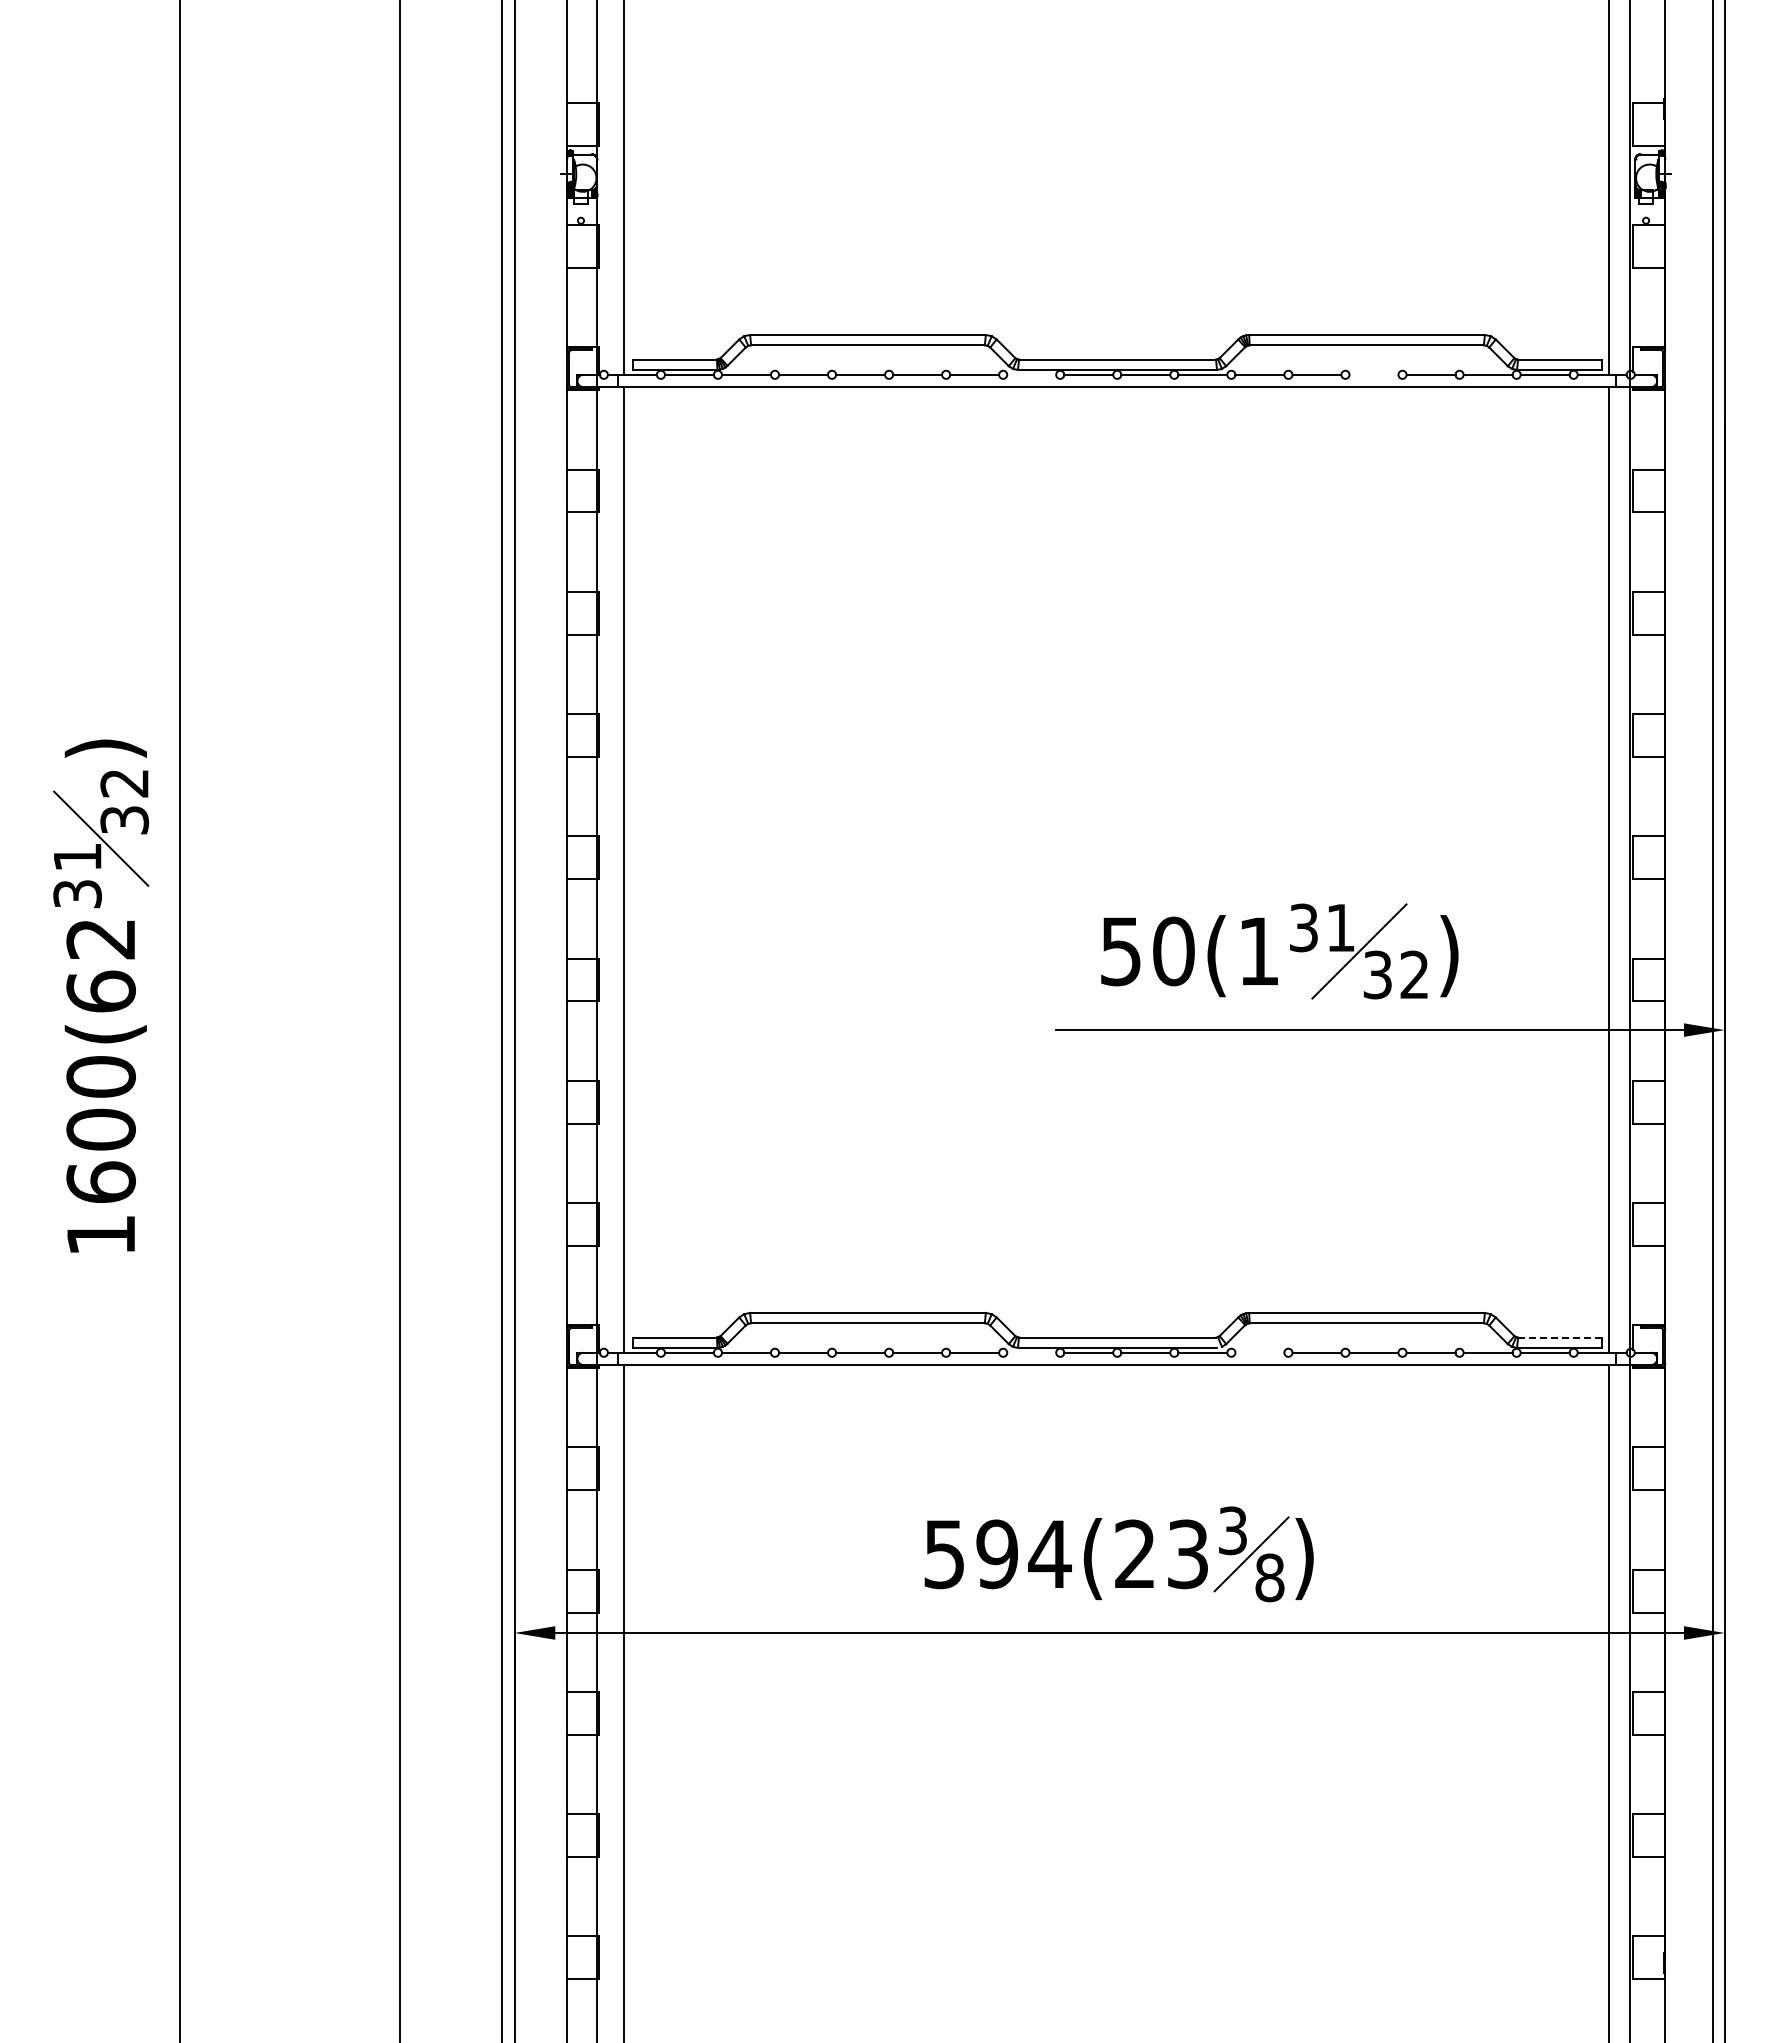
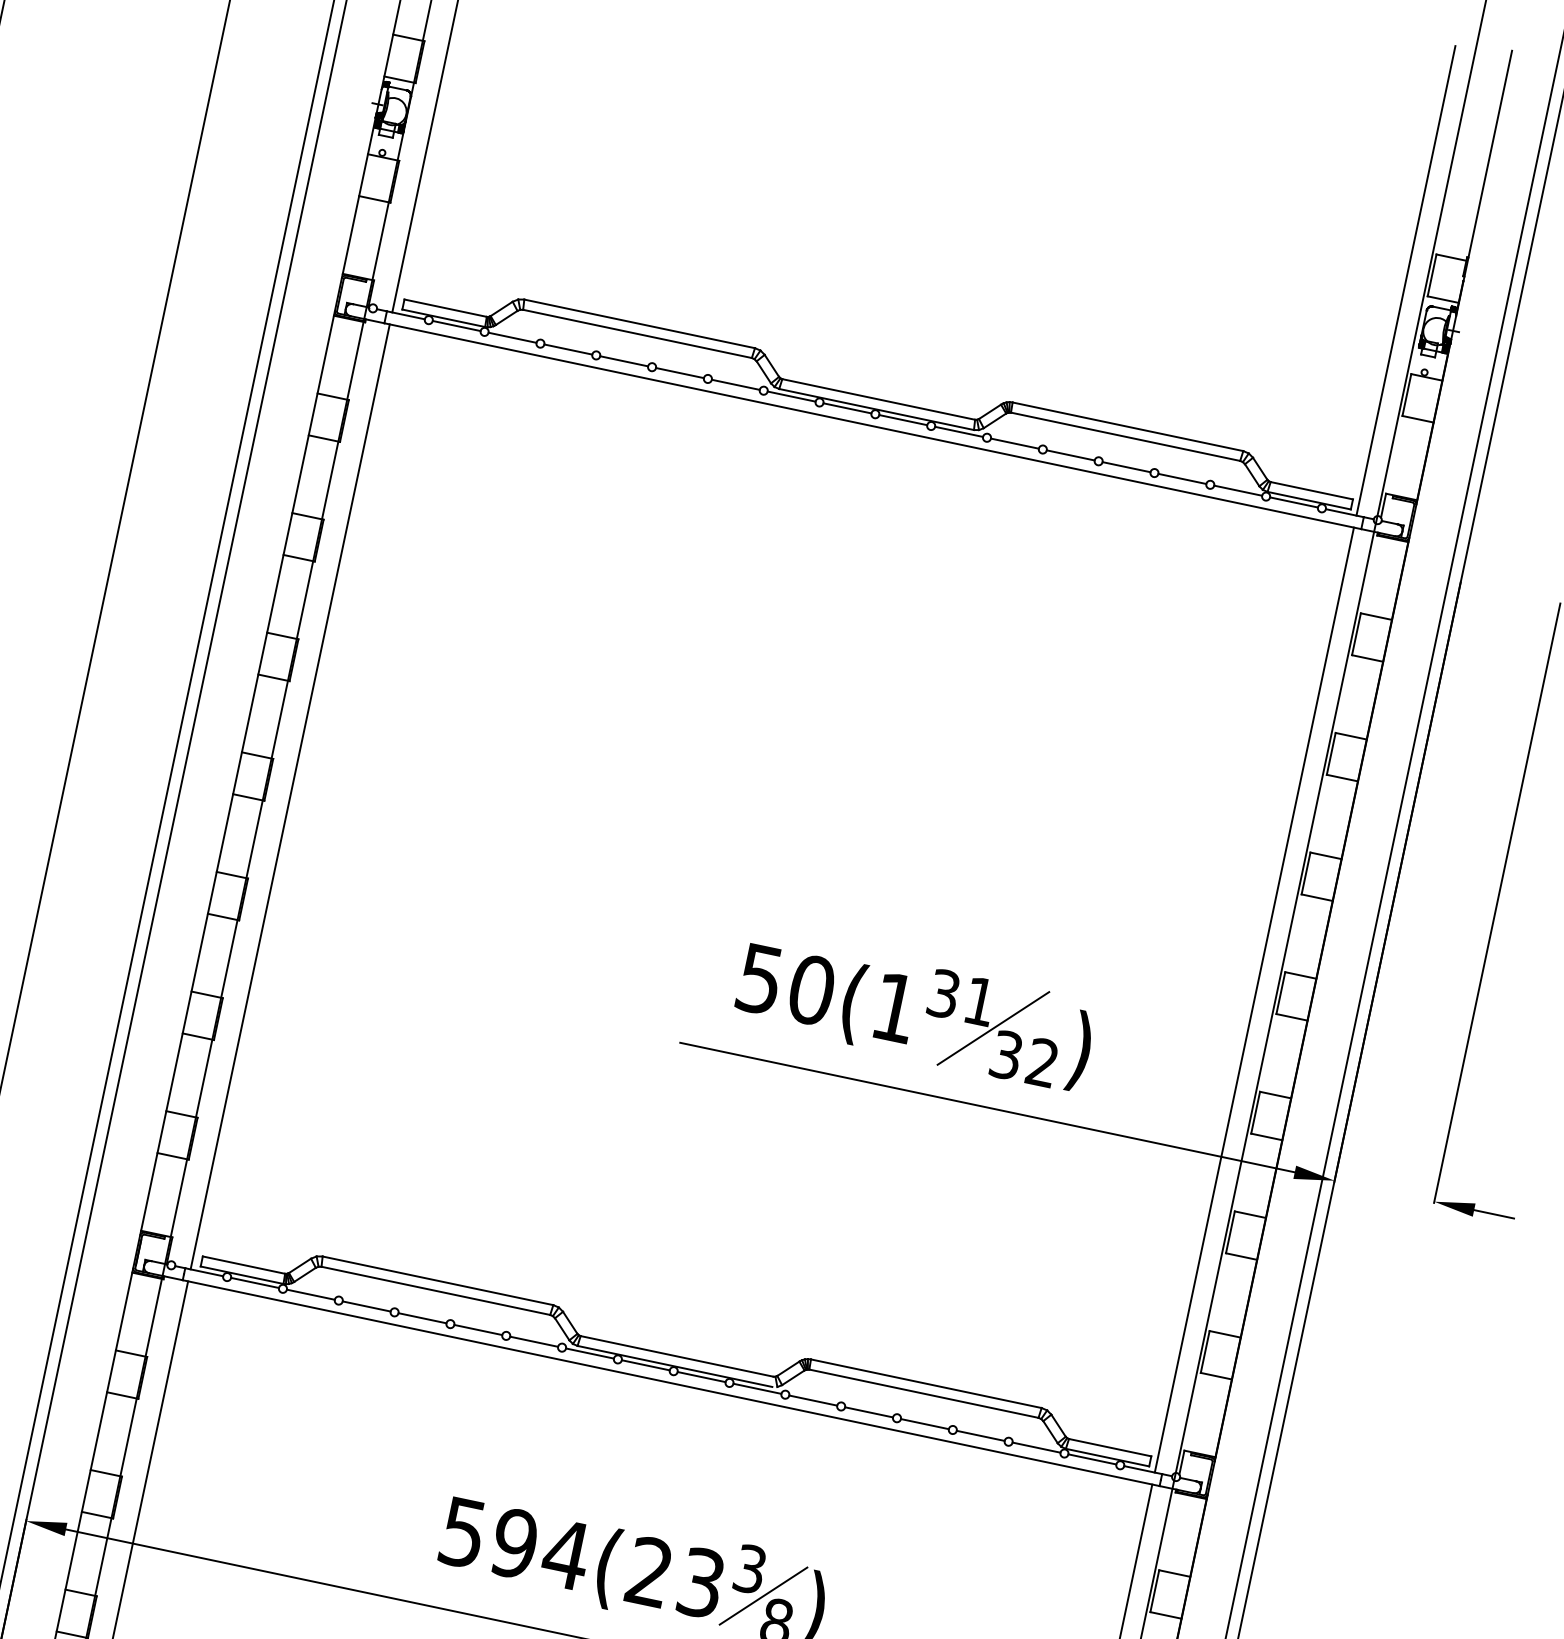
line: (1031, 374) -> (791, 396), added
line: (1373, 374) -> (1126, 466), added
line: (1559, 1337) -> (1109, 1447), dashed -> solid
line: (1031, 1352) -> (589, 1353), added
line: (1259, 1352) -> (812, 1400), added

